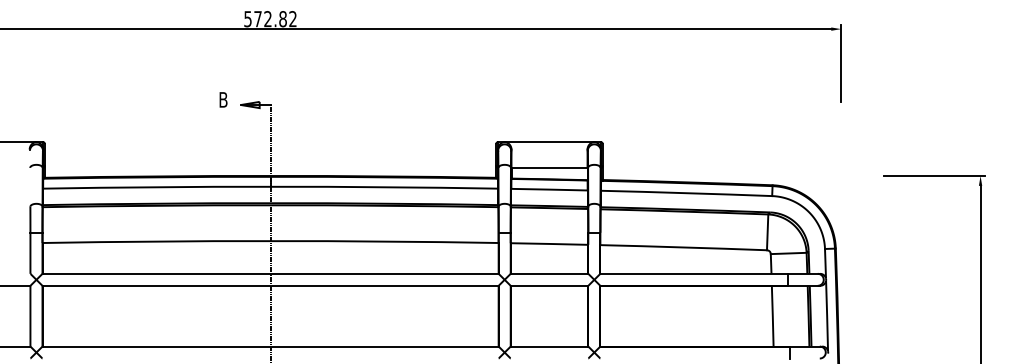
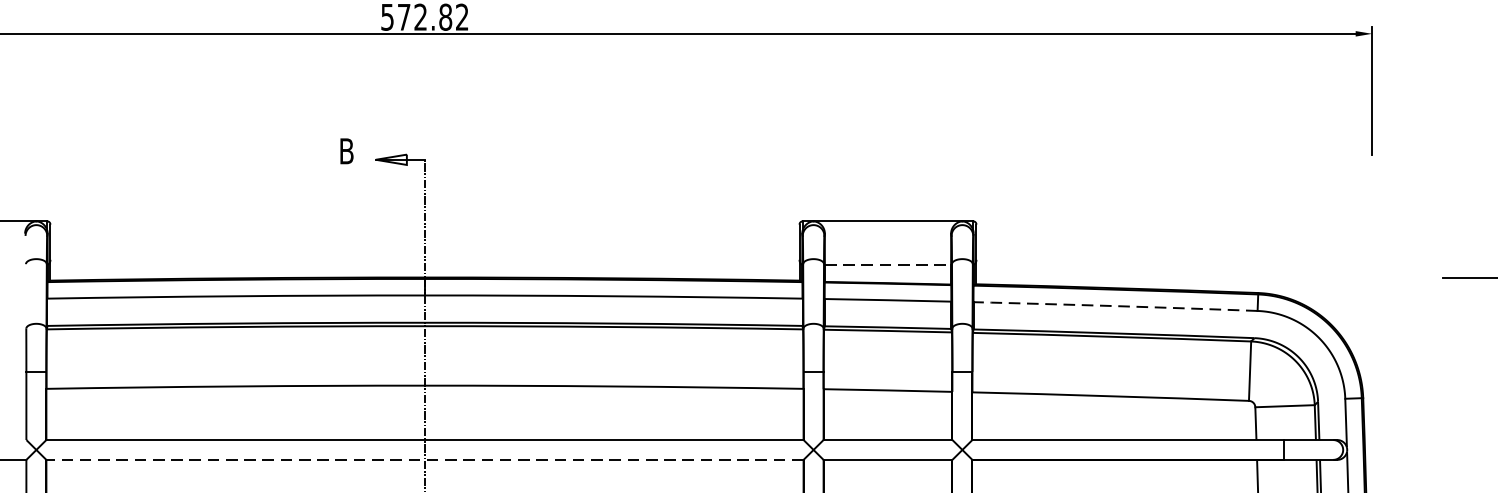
line: (550, 168) -> (889, 265), solid -> dashed
arc: (686, 193) -> (1115, 306), solid -> dashed
line: (270, 285) -> (424, 459), solid -> dashed

